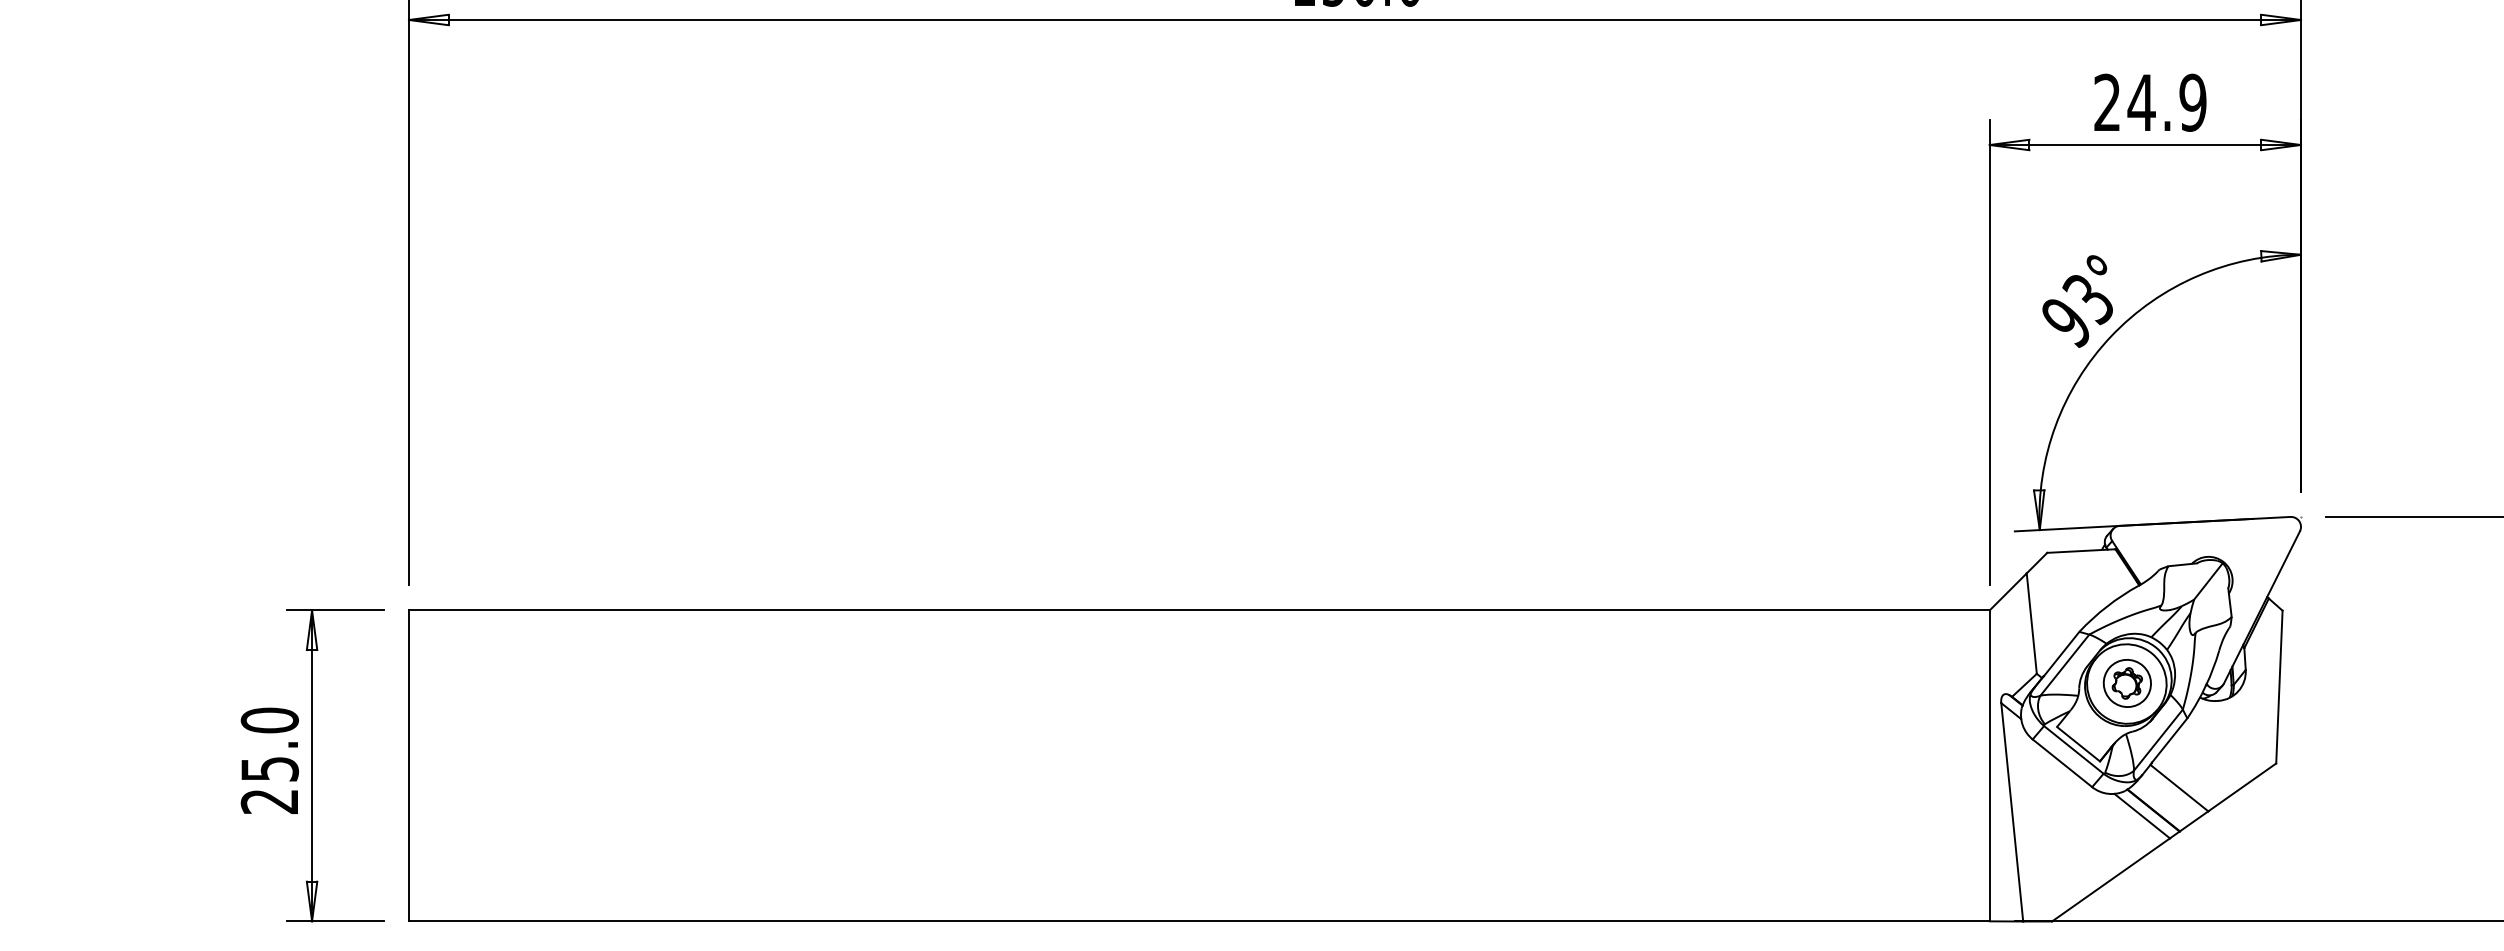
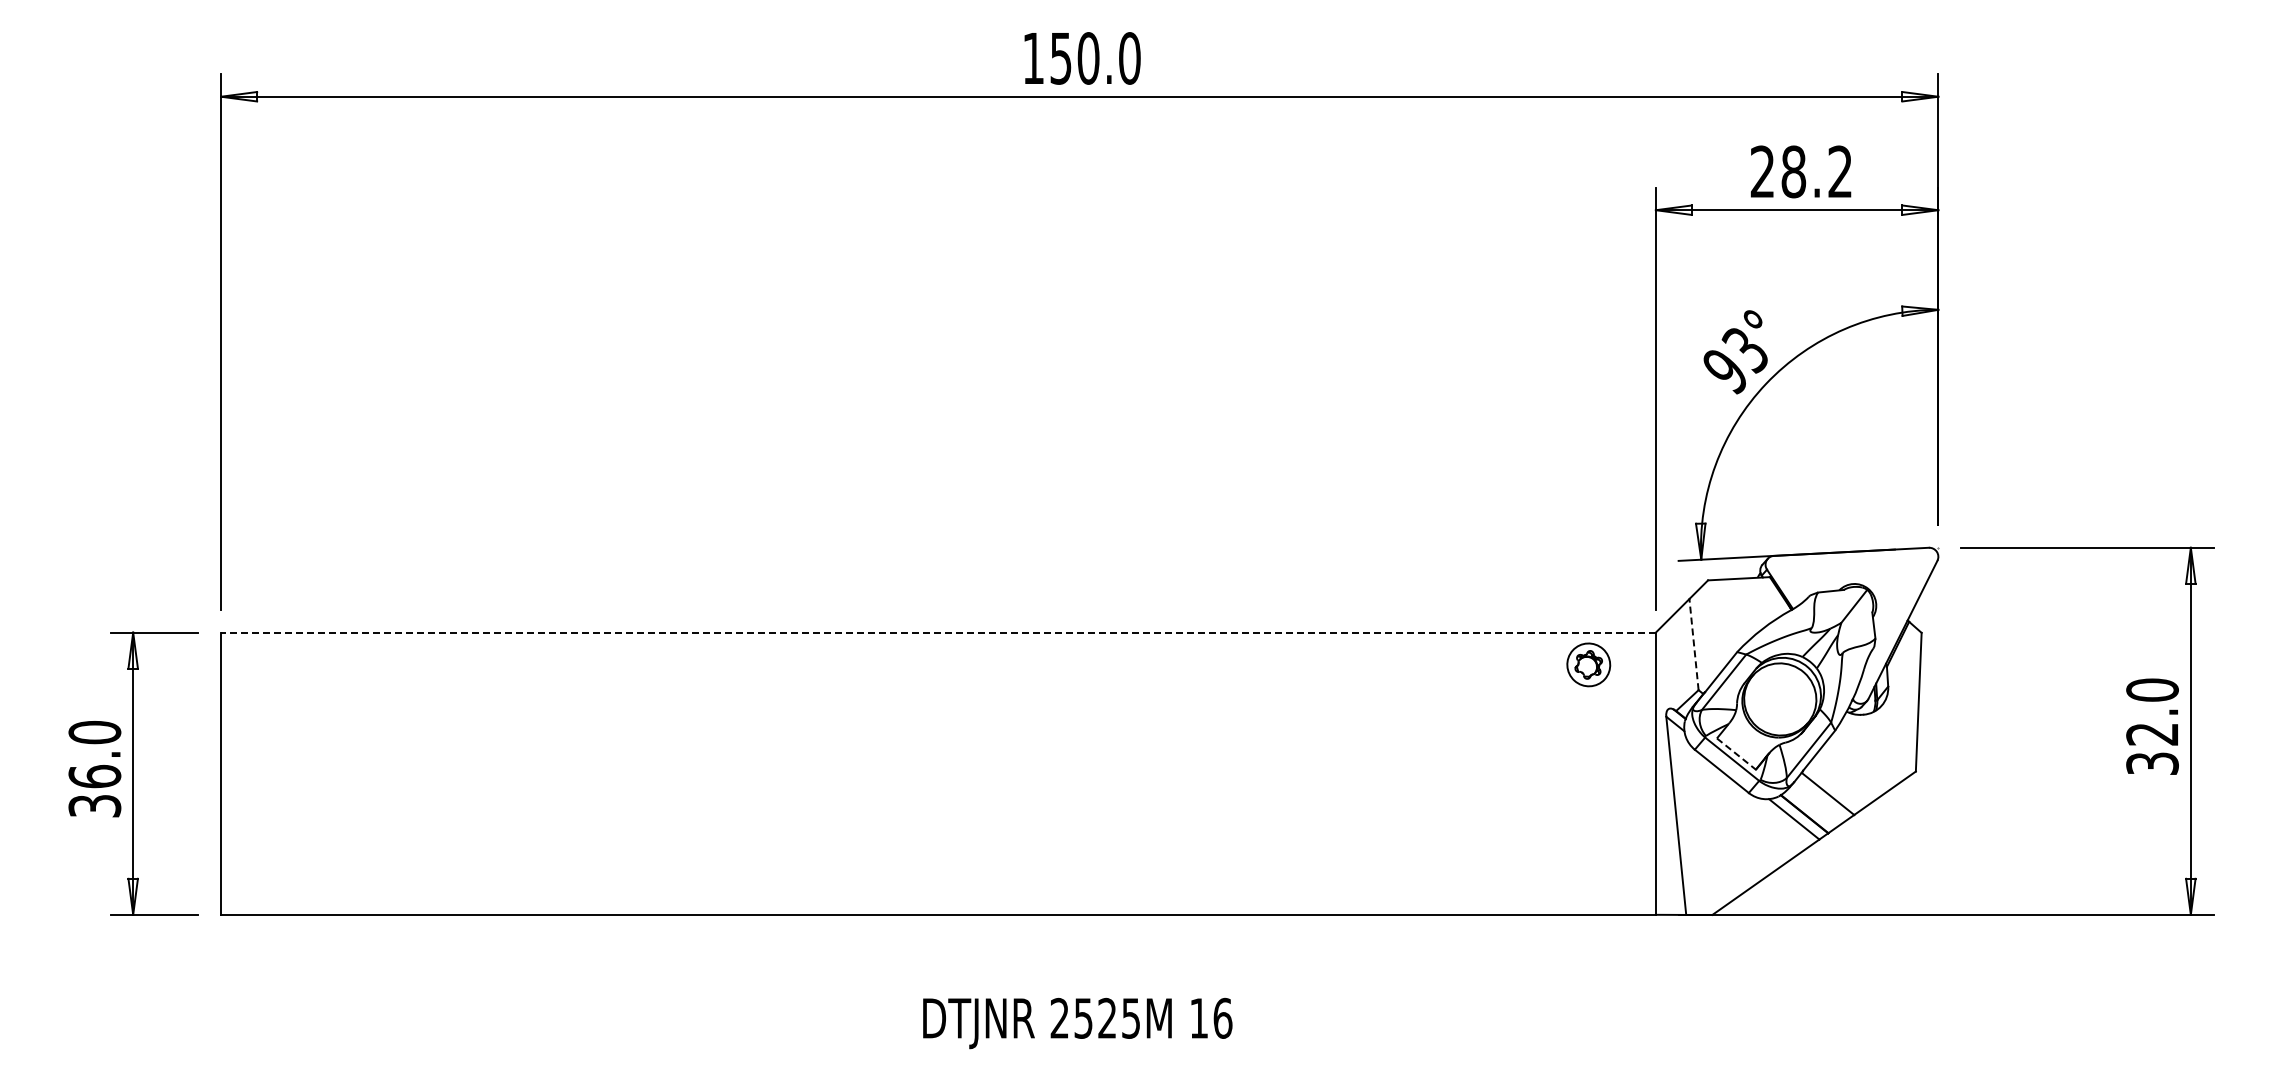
text: (2166, 102) -> (1816, 171), 24.9 -> 28.2
line: (1199, 610) -> (938, 632), solid -> dashed
line: (2032, 623) -> (1694, 644), solid -> dashed
part: (2127, 683) -> (1588, 664), moved
line: (2078, 744) -> (1736, 754), solid -> dashed
text: (269, 784) -> (94, 790), 25.0 -> 36.0

